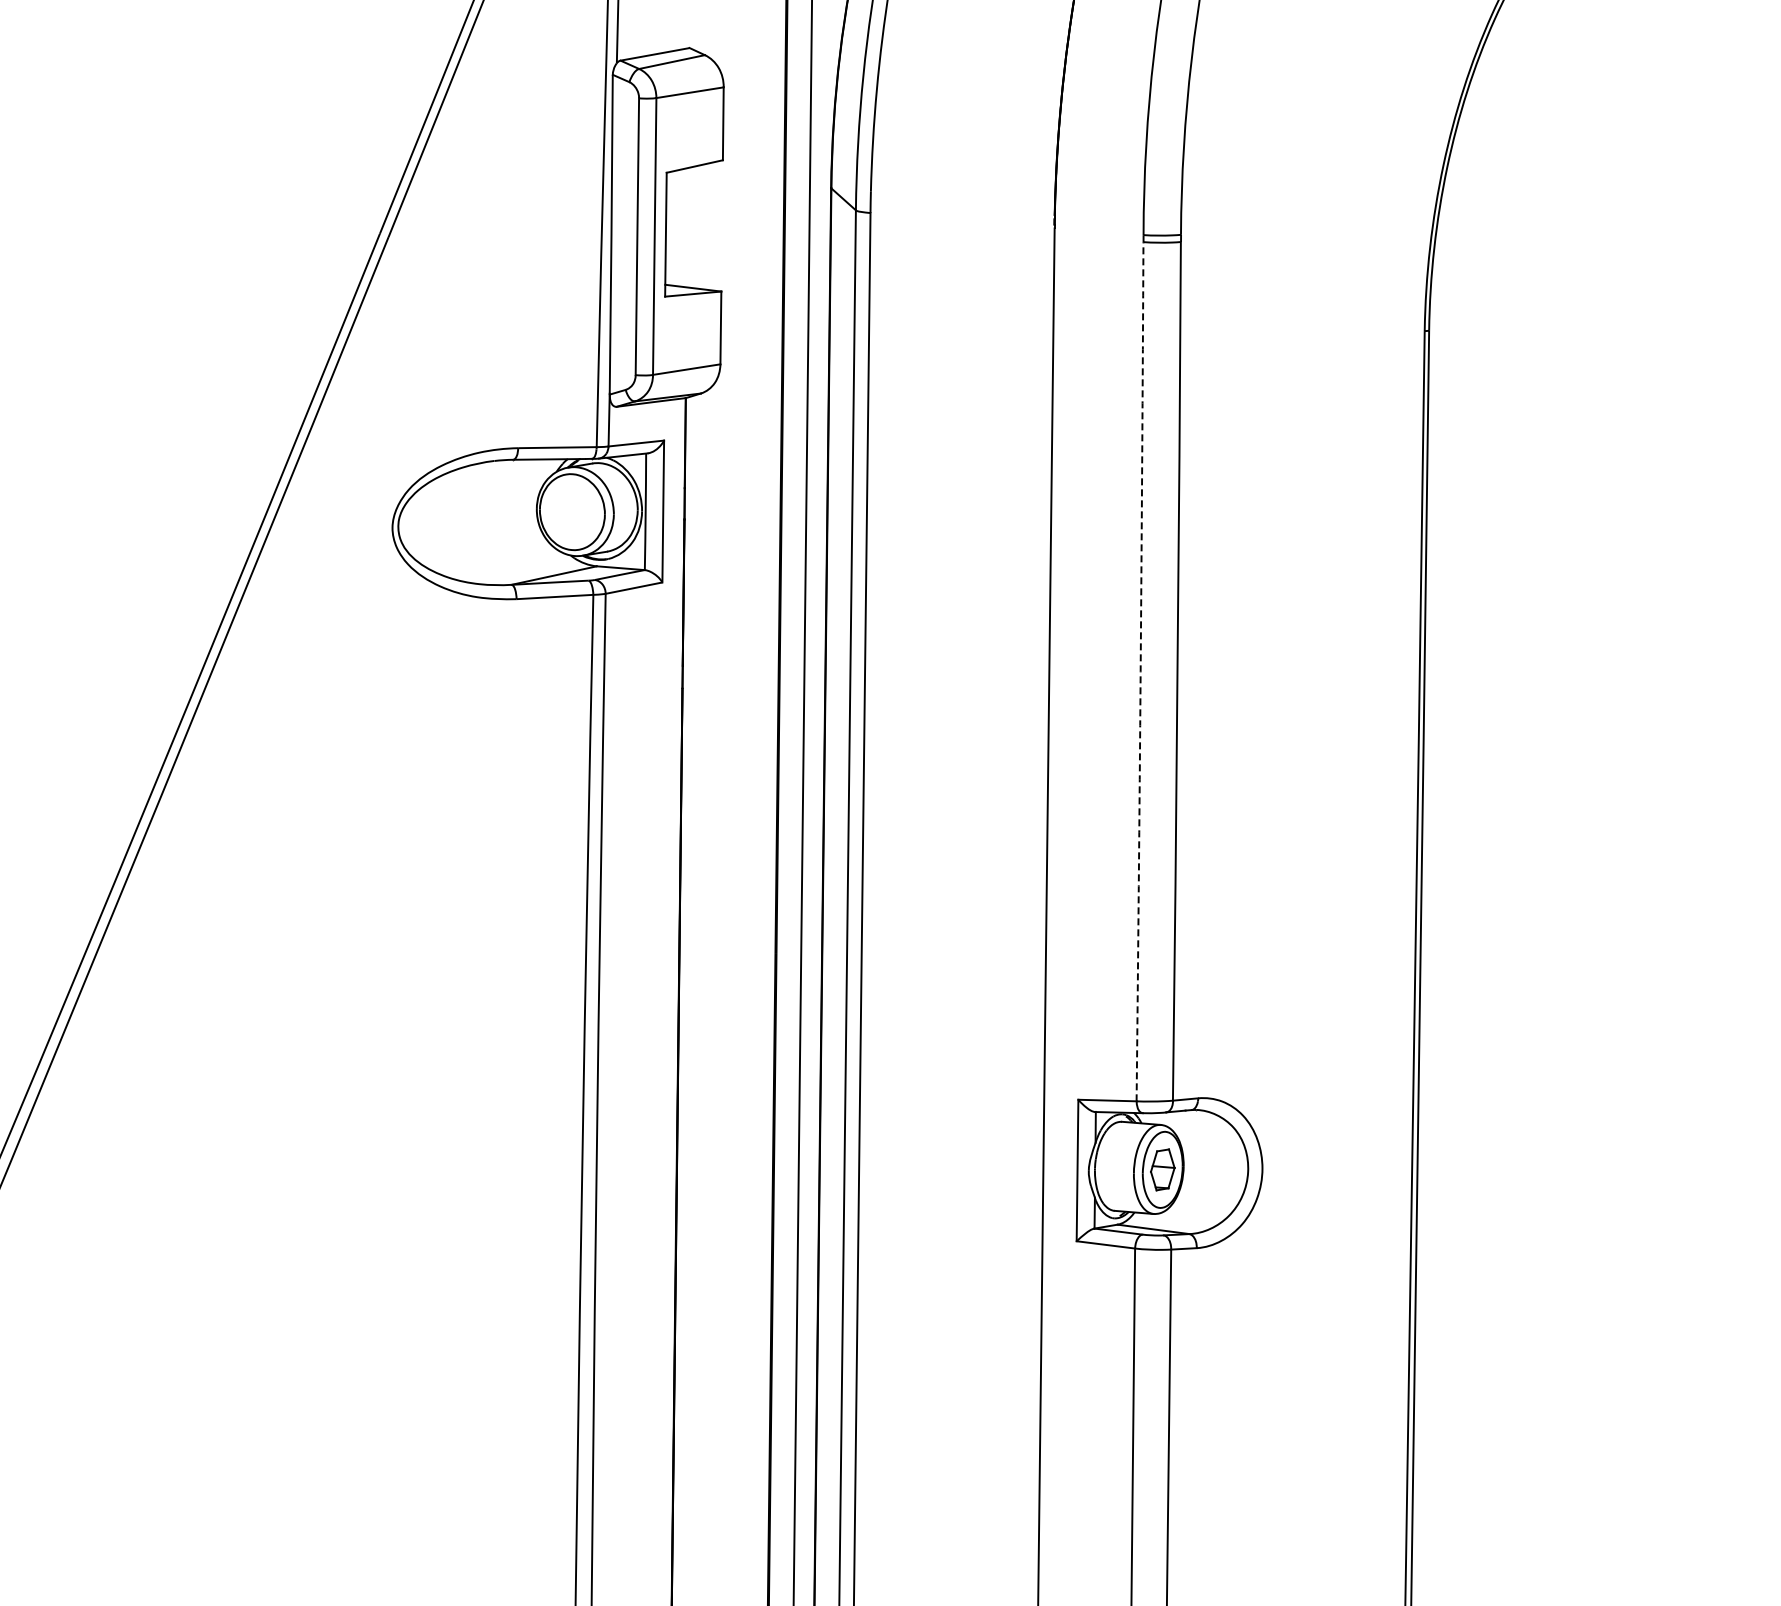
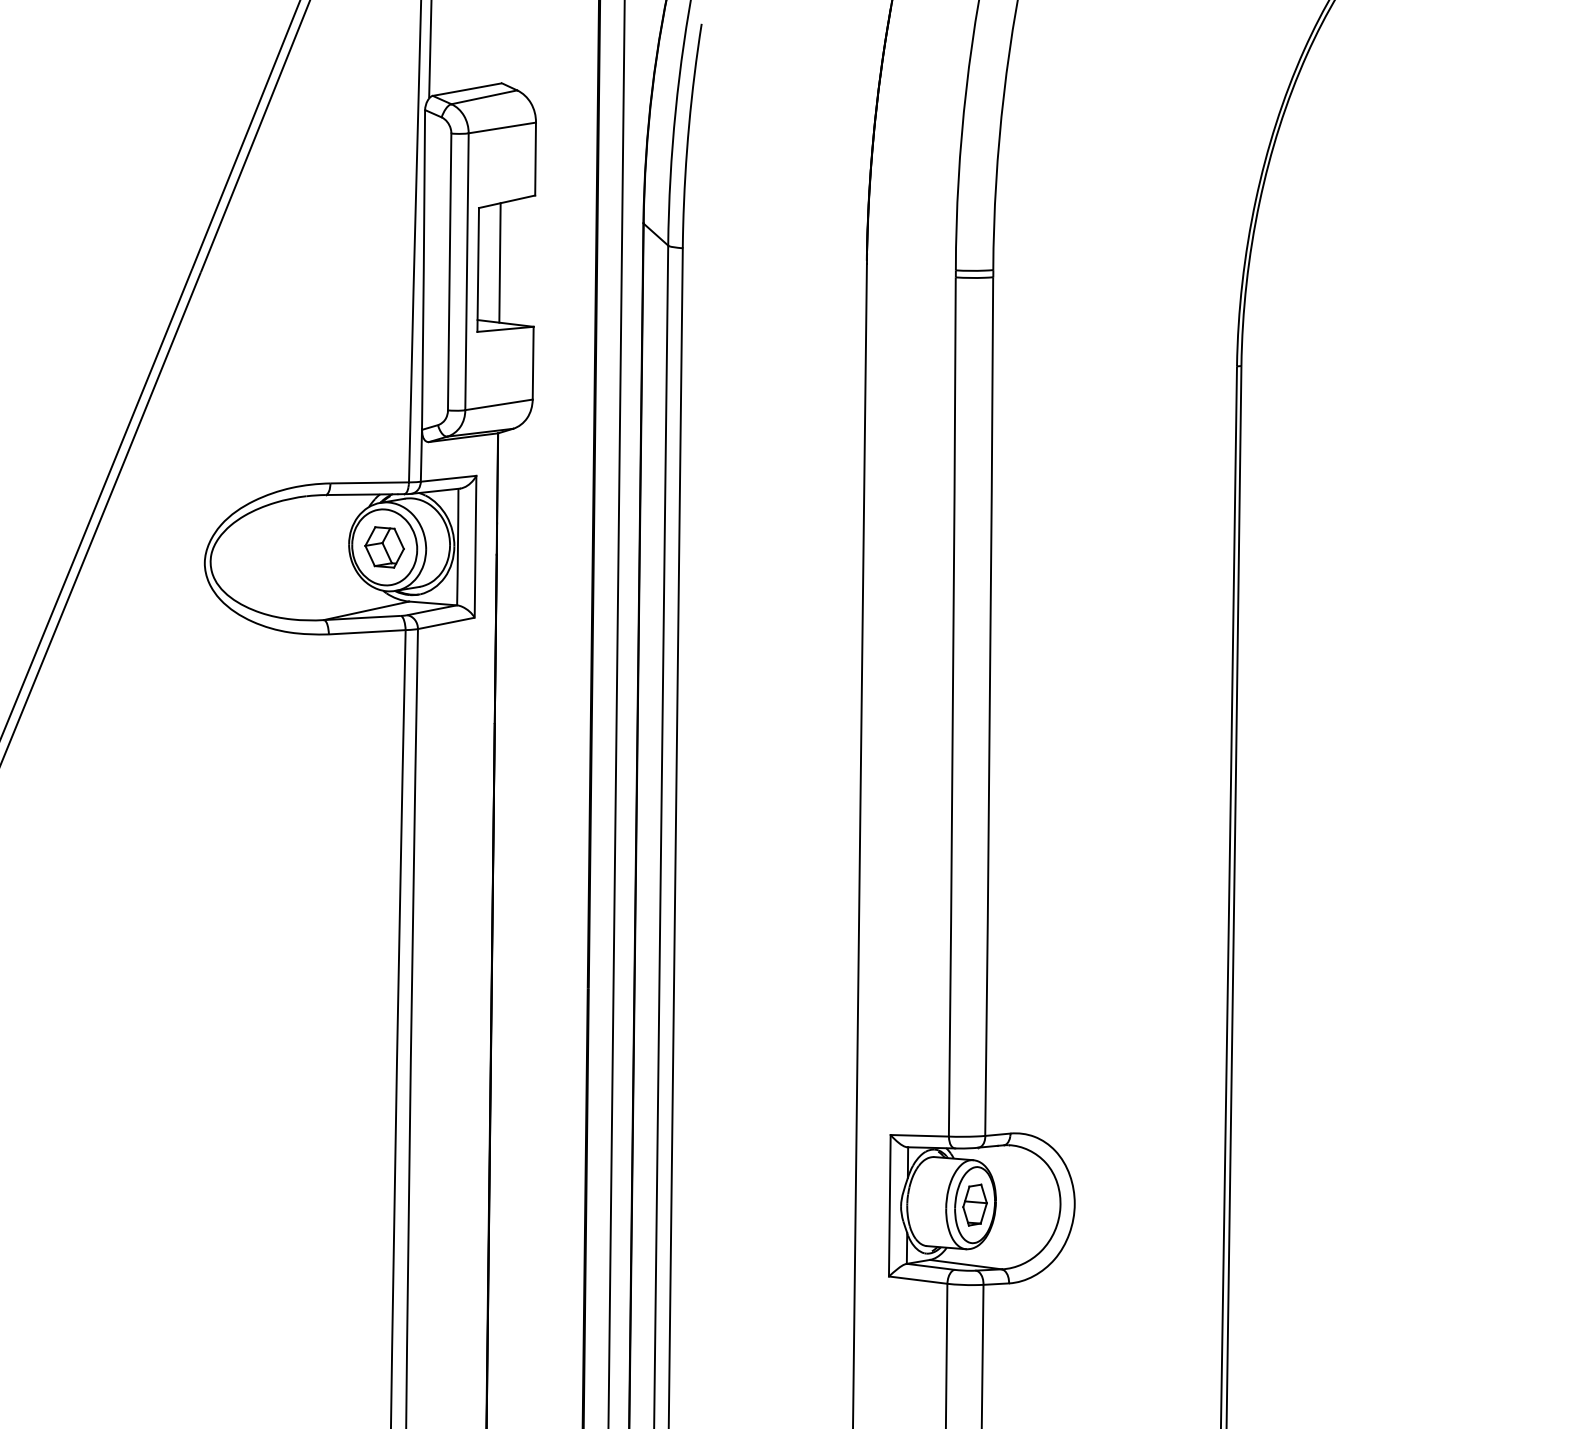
line: (687, 227) -> (499, 262), added
part: (572, 512) -> (384, 547), added
arc: (1140, 671) -> (952, 706), dashed -> solid

